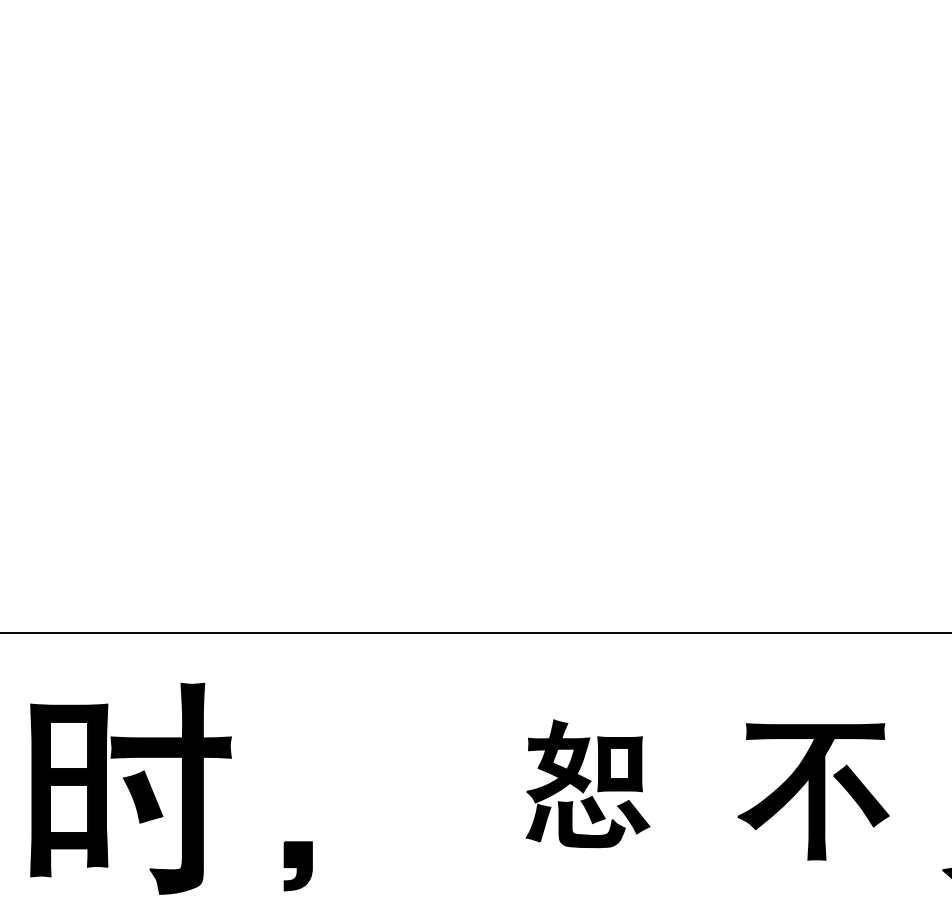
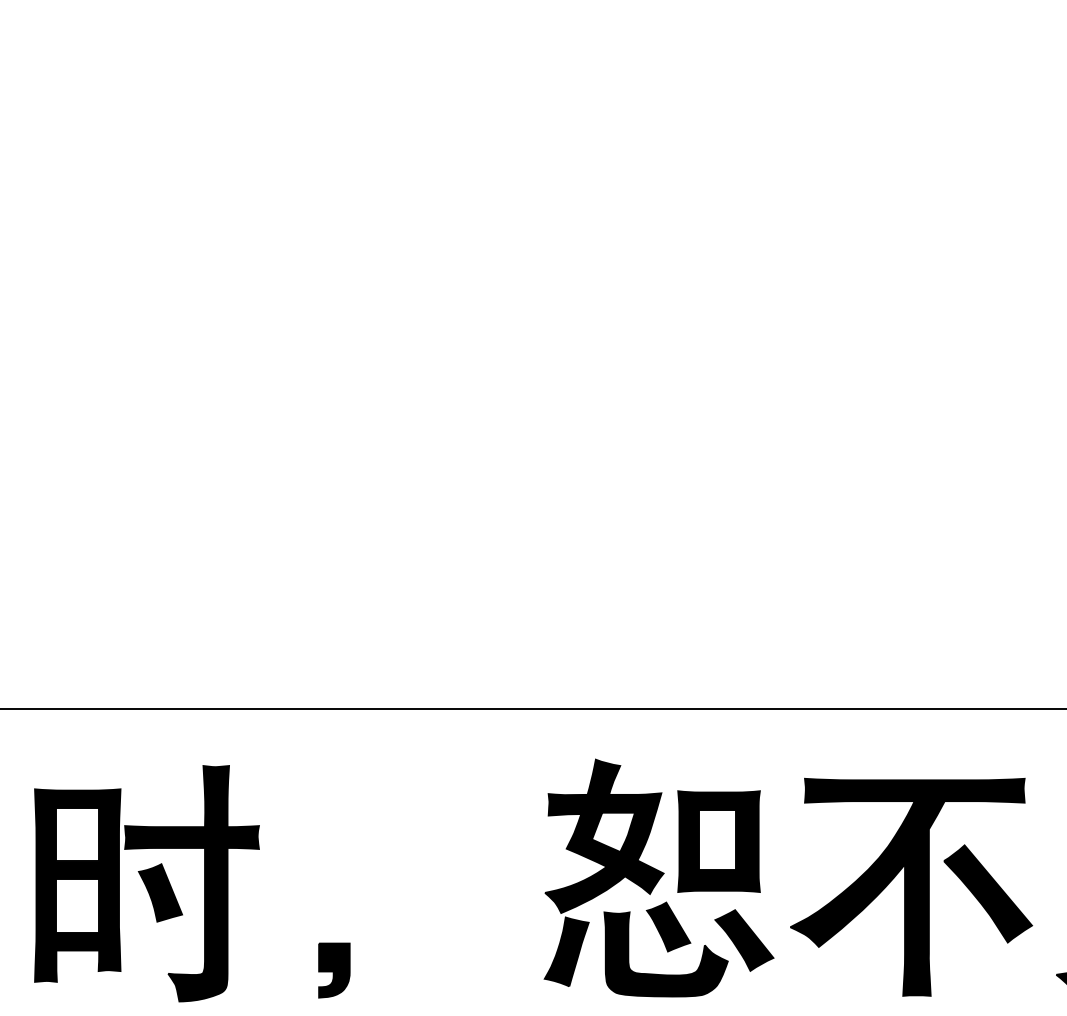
part: (587, 783) -> (658, 877), size x1.67
part: (813, 791) -> (911, 886), size x1.43

